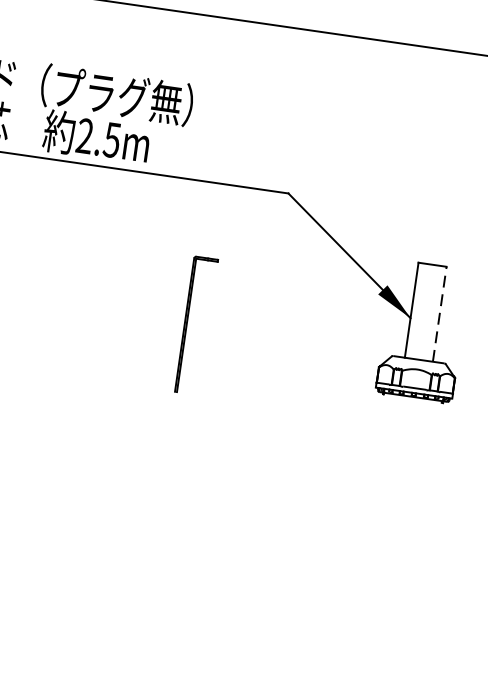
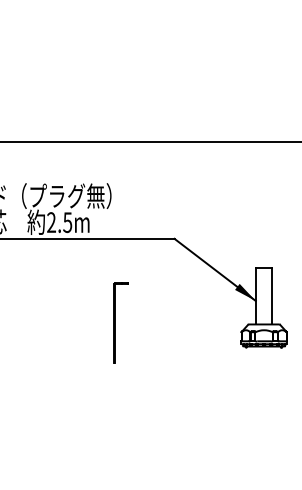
line: (440, 312) -> (272, 295), dashed -> solid
part: (195, 324) -> (120, 322), moved

